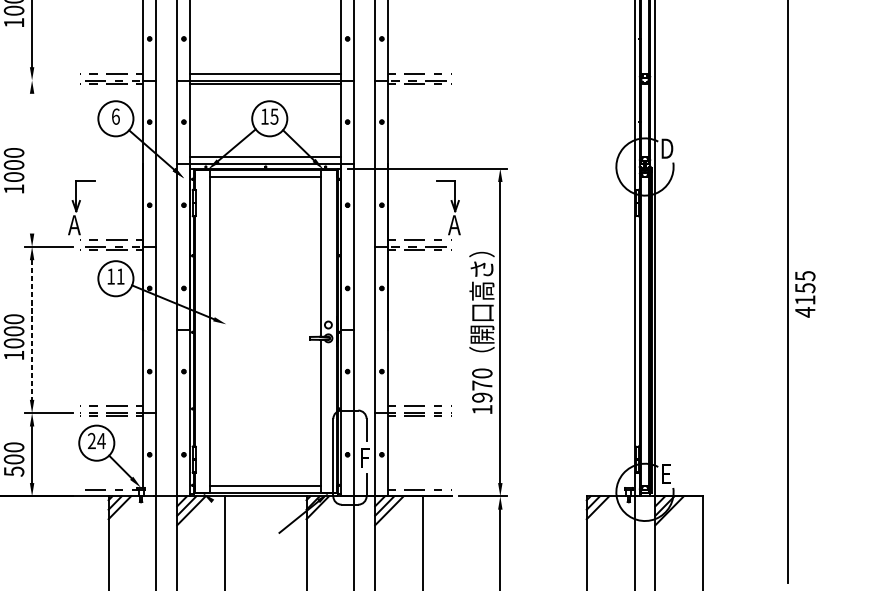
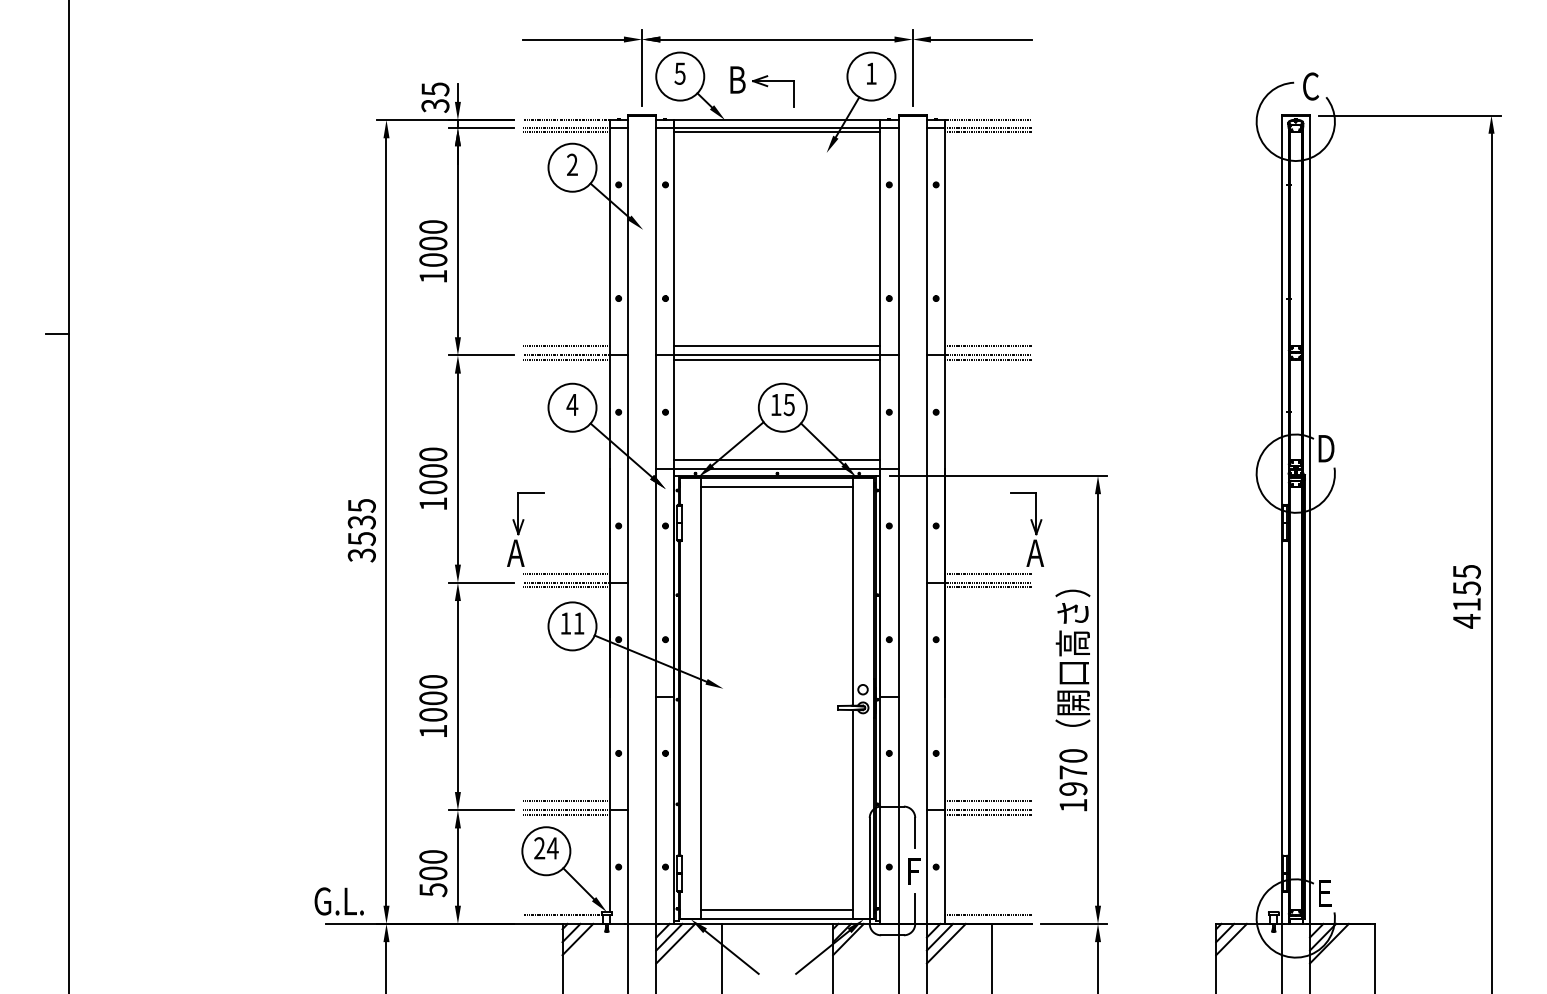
line: (48, 80) -> (480, 355), added
text: (115, 116) -> (572, 404), 6 -> 4
line: (31, 163) -> (457, 468), added
text: (804, 294) -> (1466, 596), moved
line: (31, 330) -> (457, 696), dashed -> solid
line: (232, 516) -> (731, 951), added

